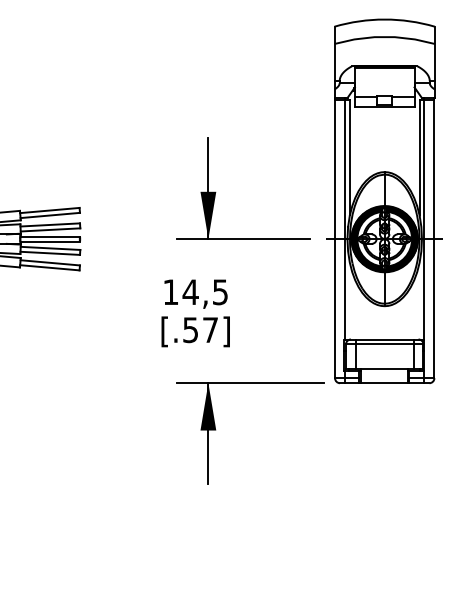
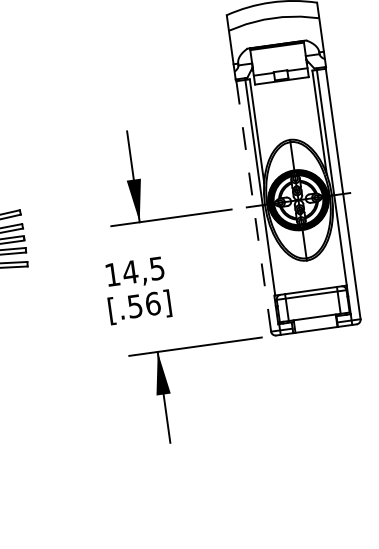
line: (335, 238) -> (254, 205), solid -> dashed
text: (210, 330) -> (153, 304), [.57] -> [.56]

